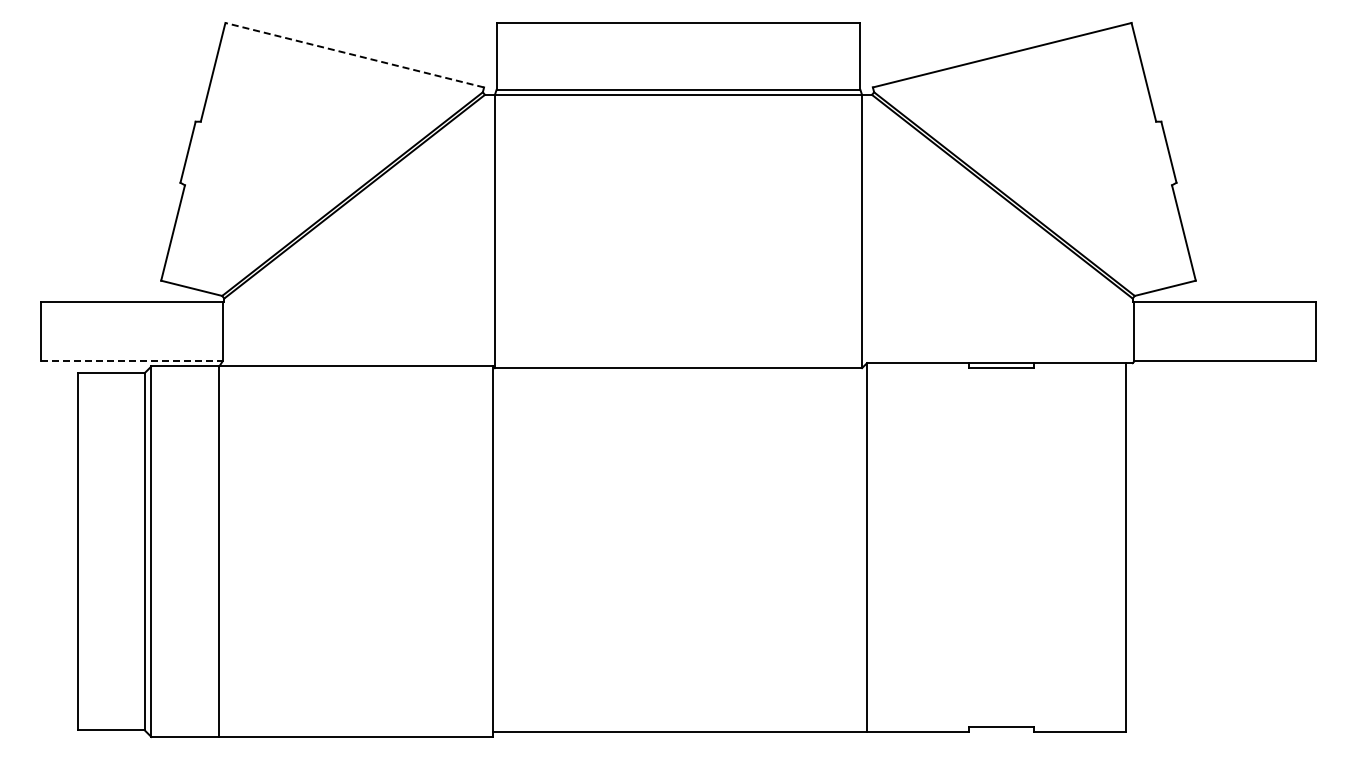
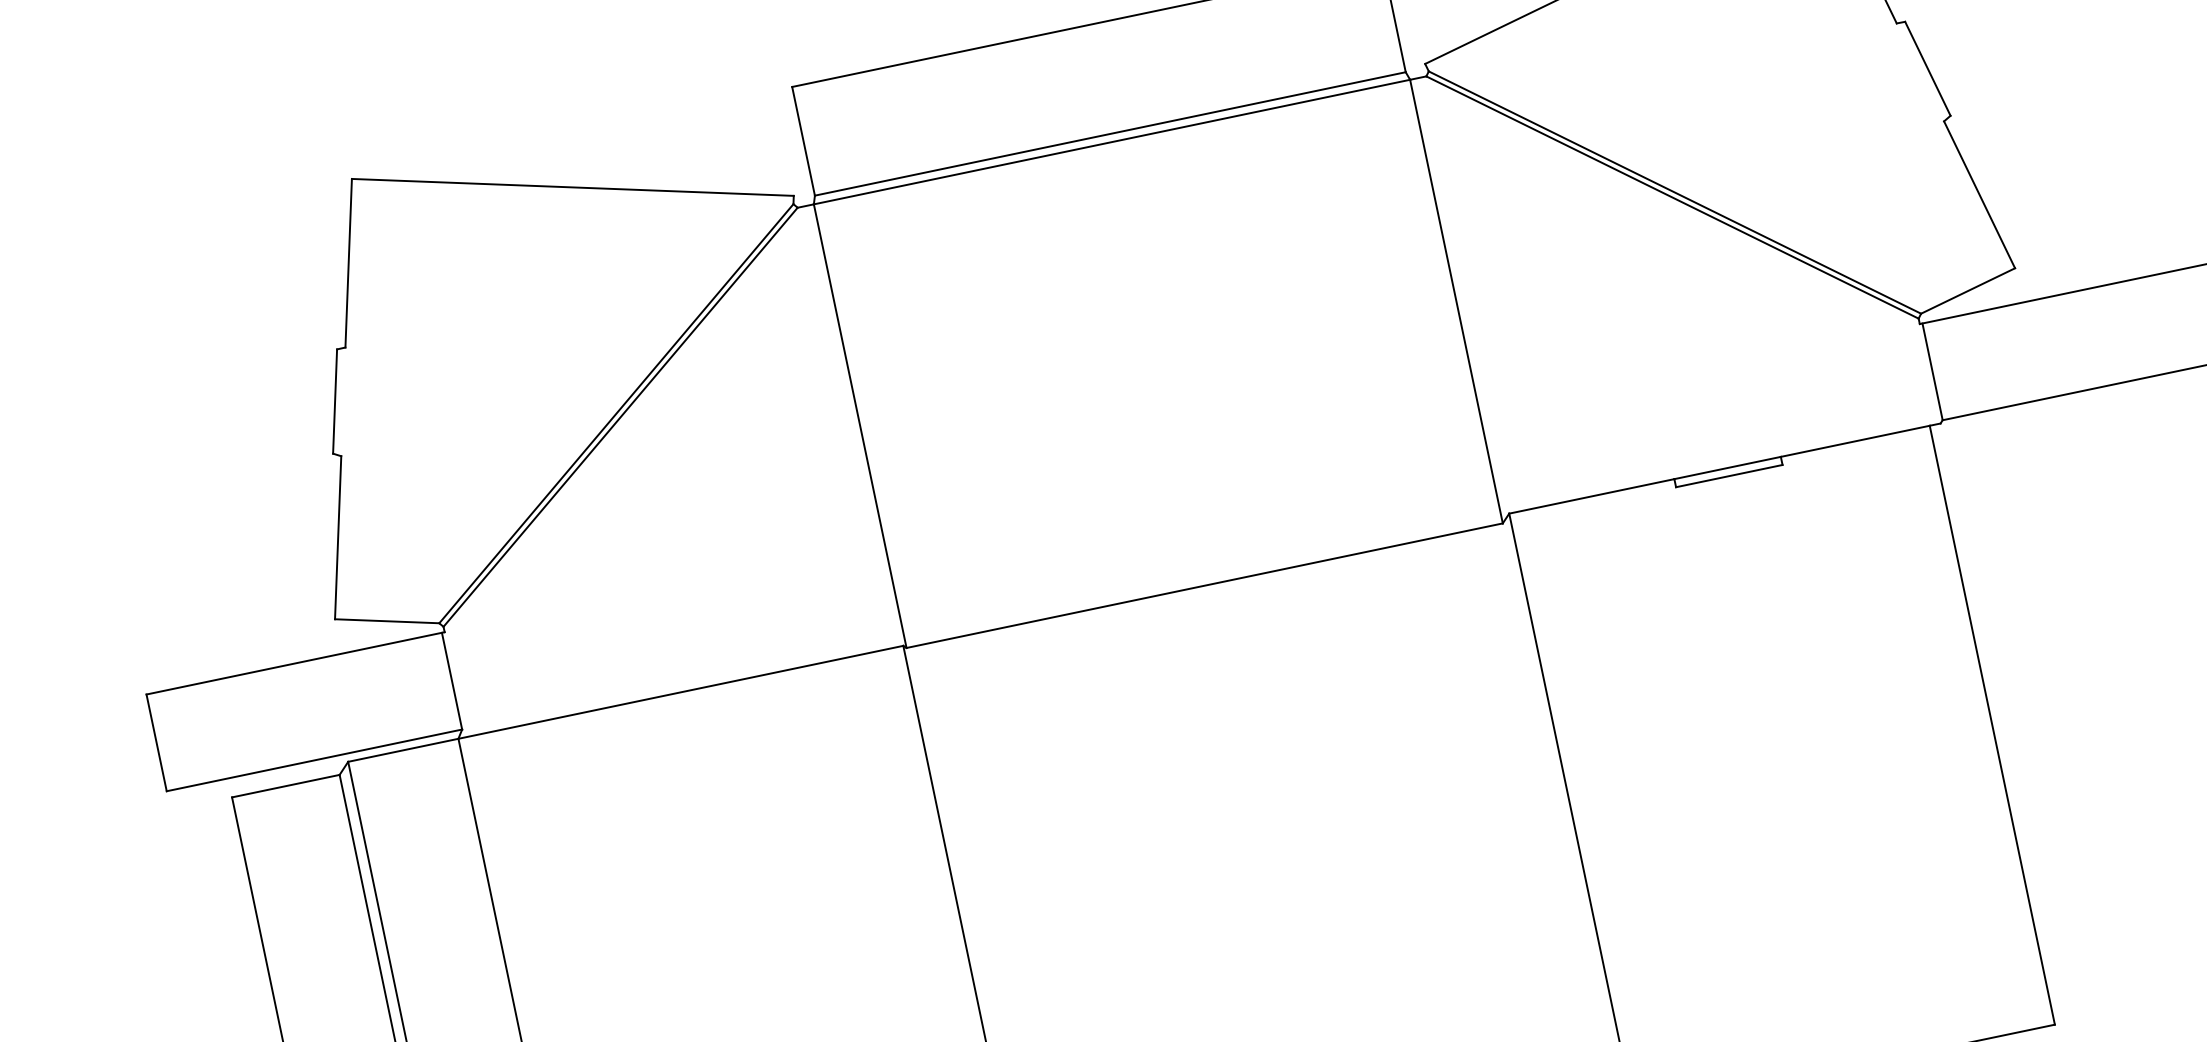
line: (354, 55) -> (572, 187), dashed -> solid
line: (131, 361) -> (314, 760), dashed -> solid

